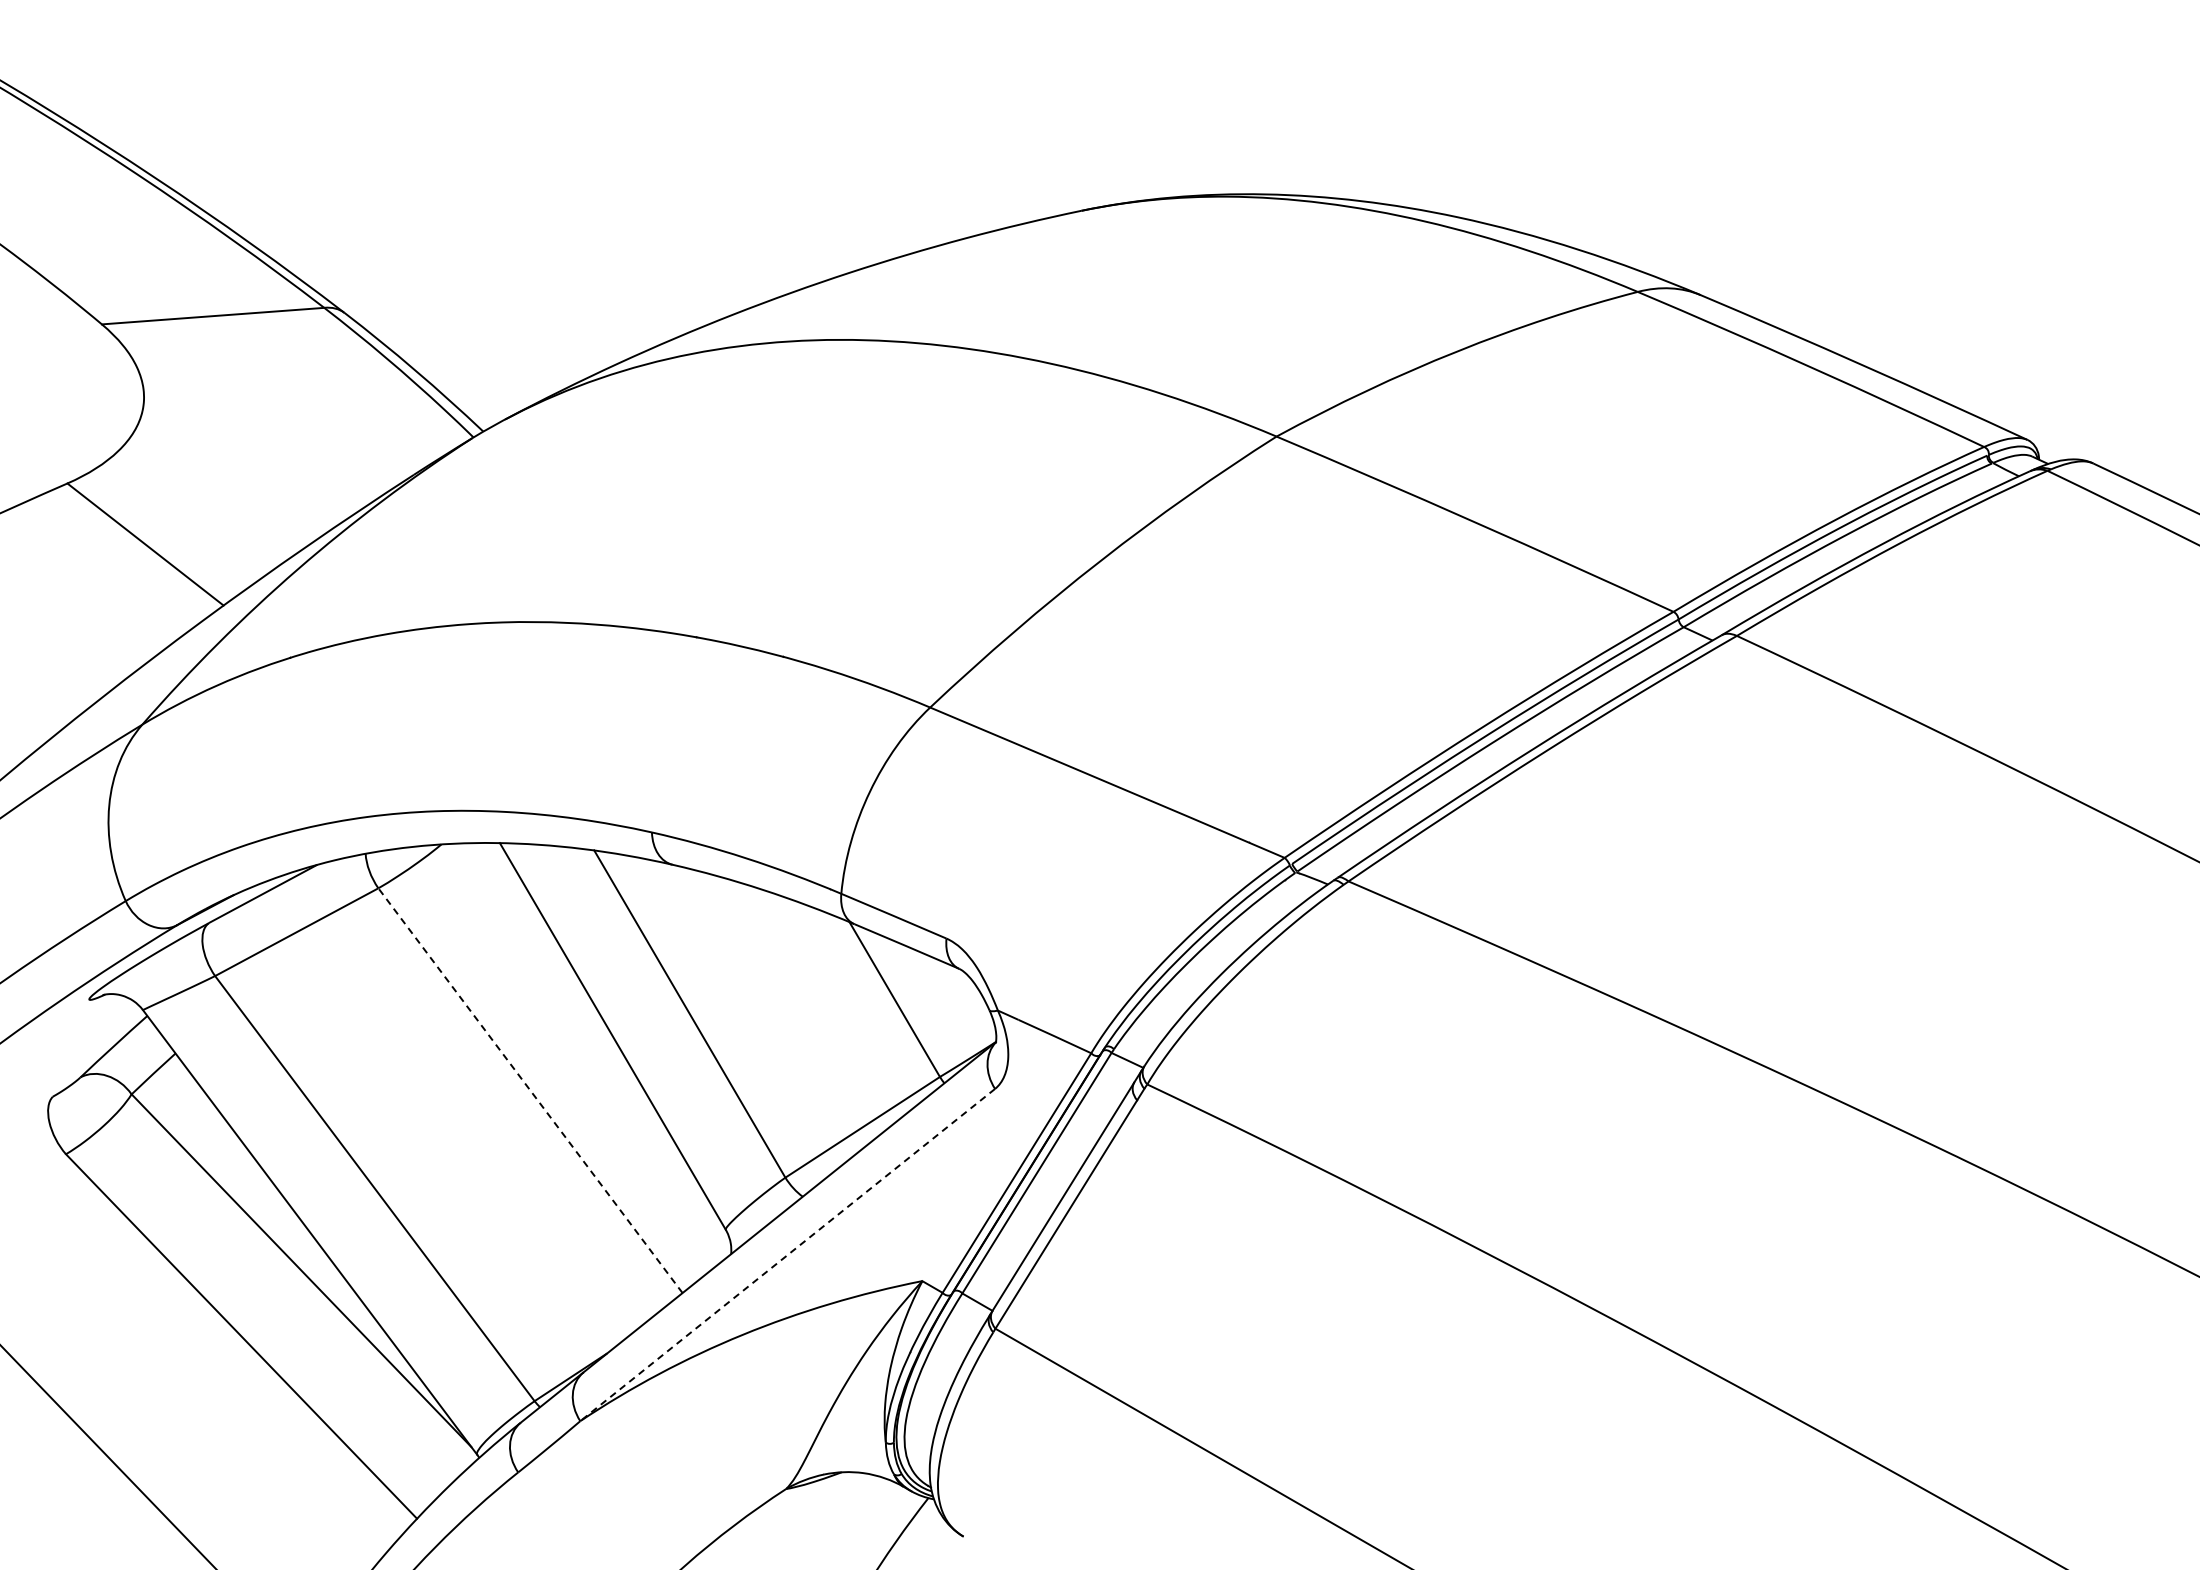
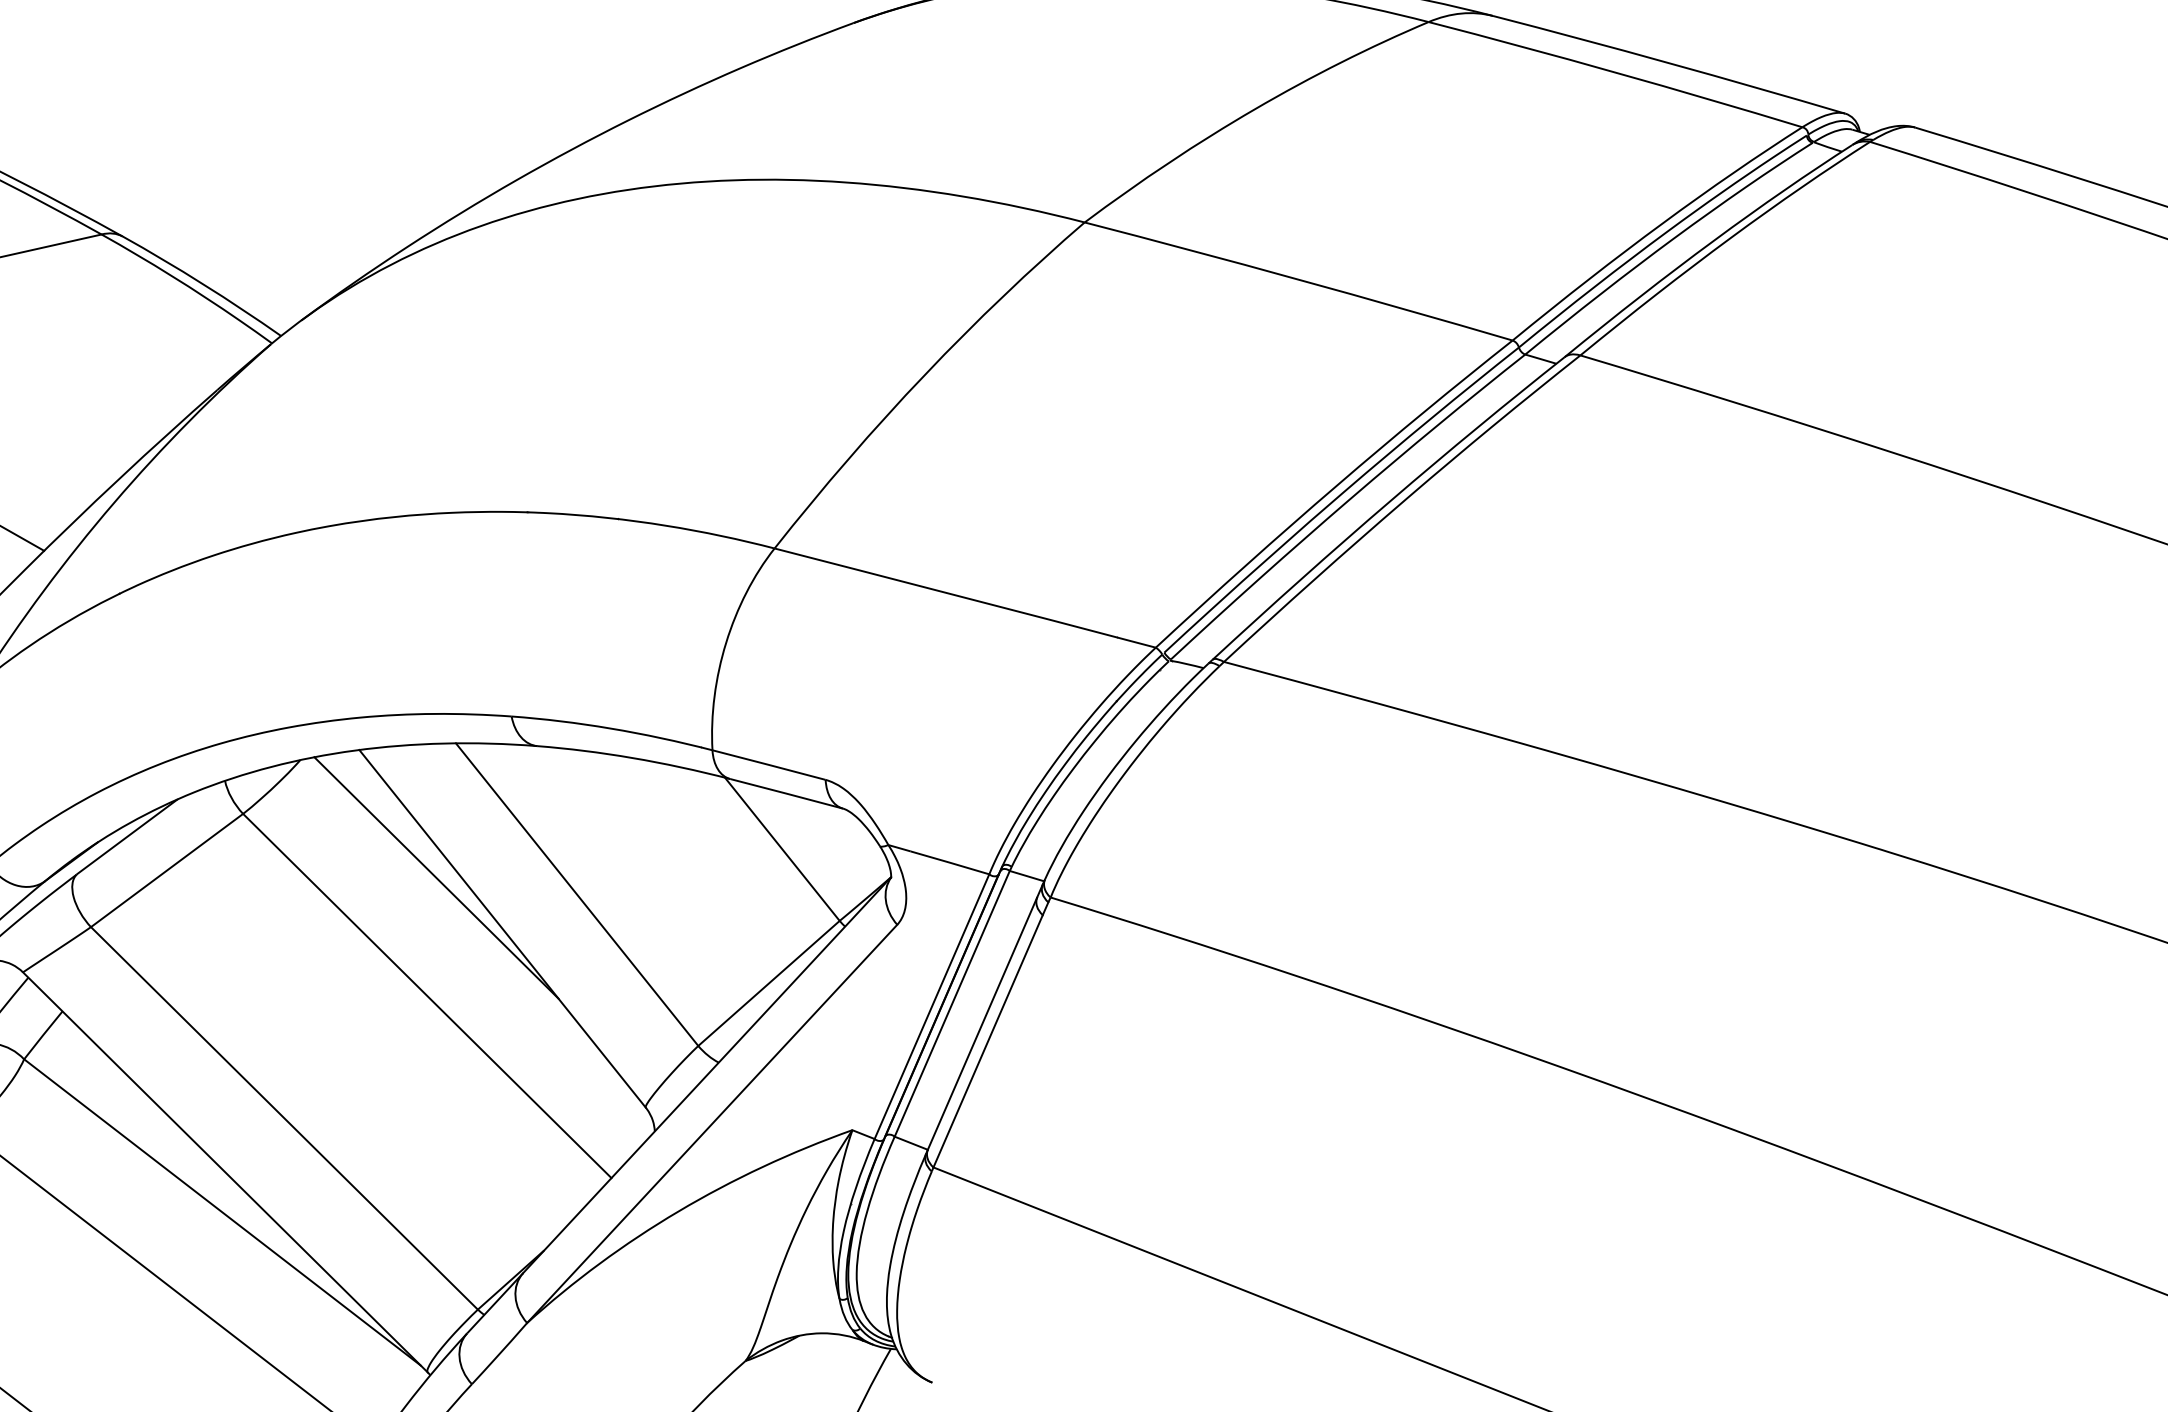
line: (555, 977) -> (435, 877), added
line: (530, 1090) -> (427, 995), dashed -> solid
line: (787, 1255) -> (712, 1124), dashed -> solid

